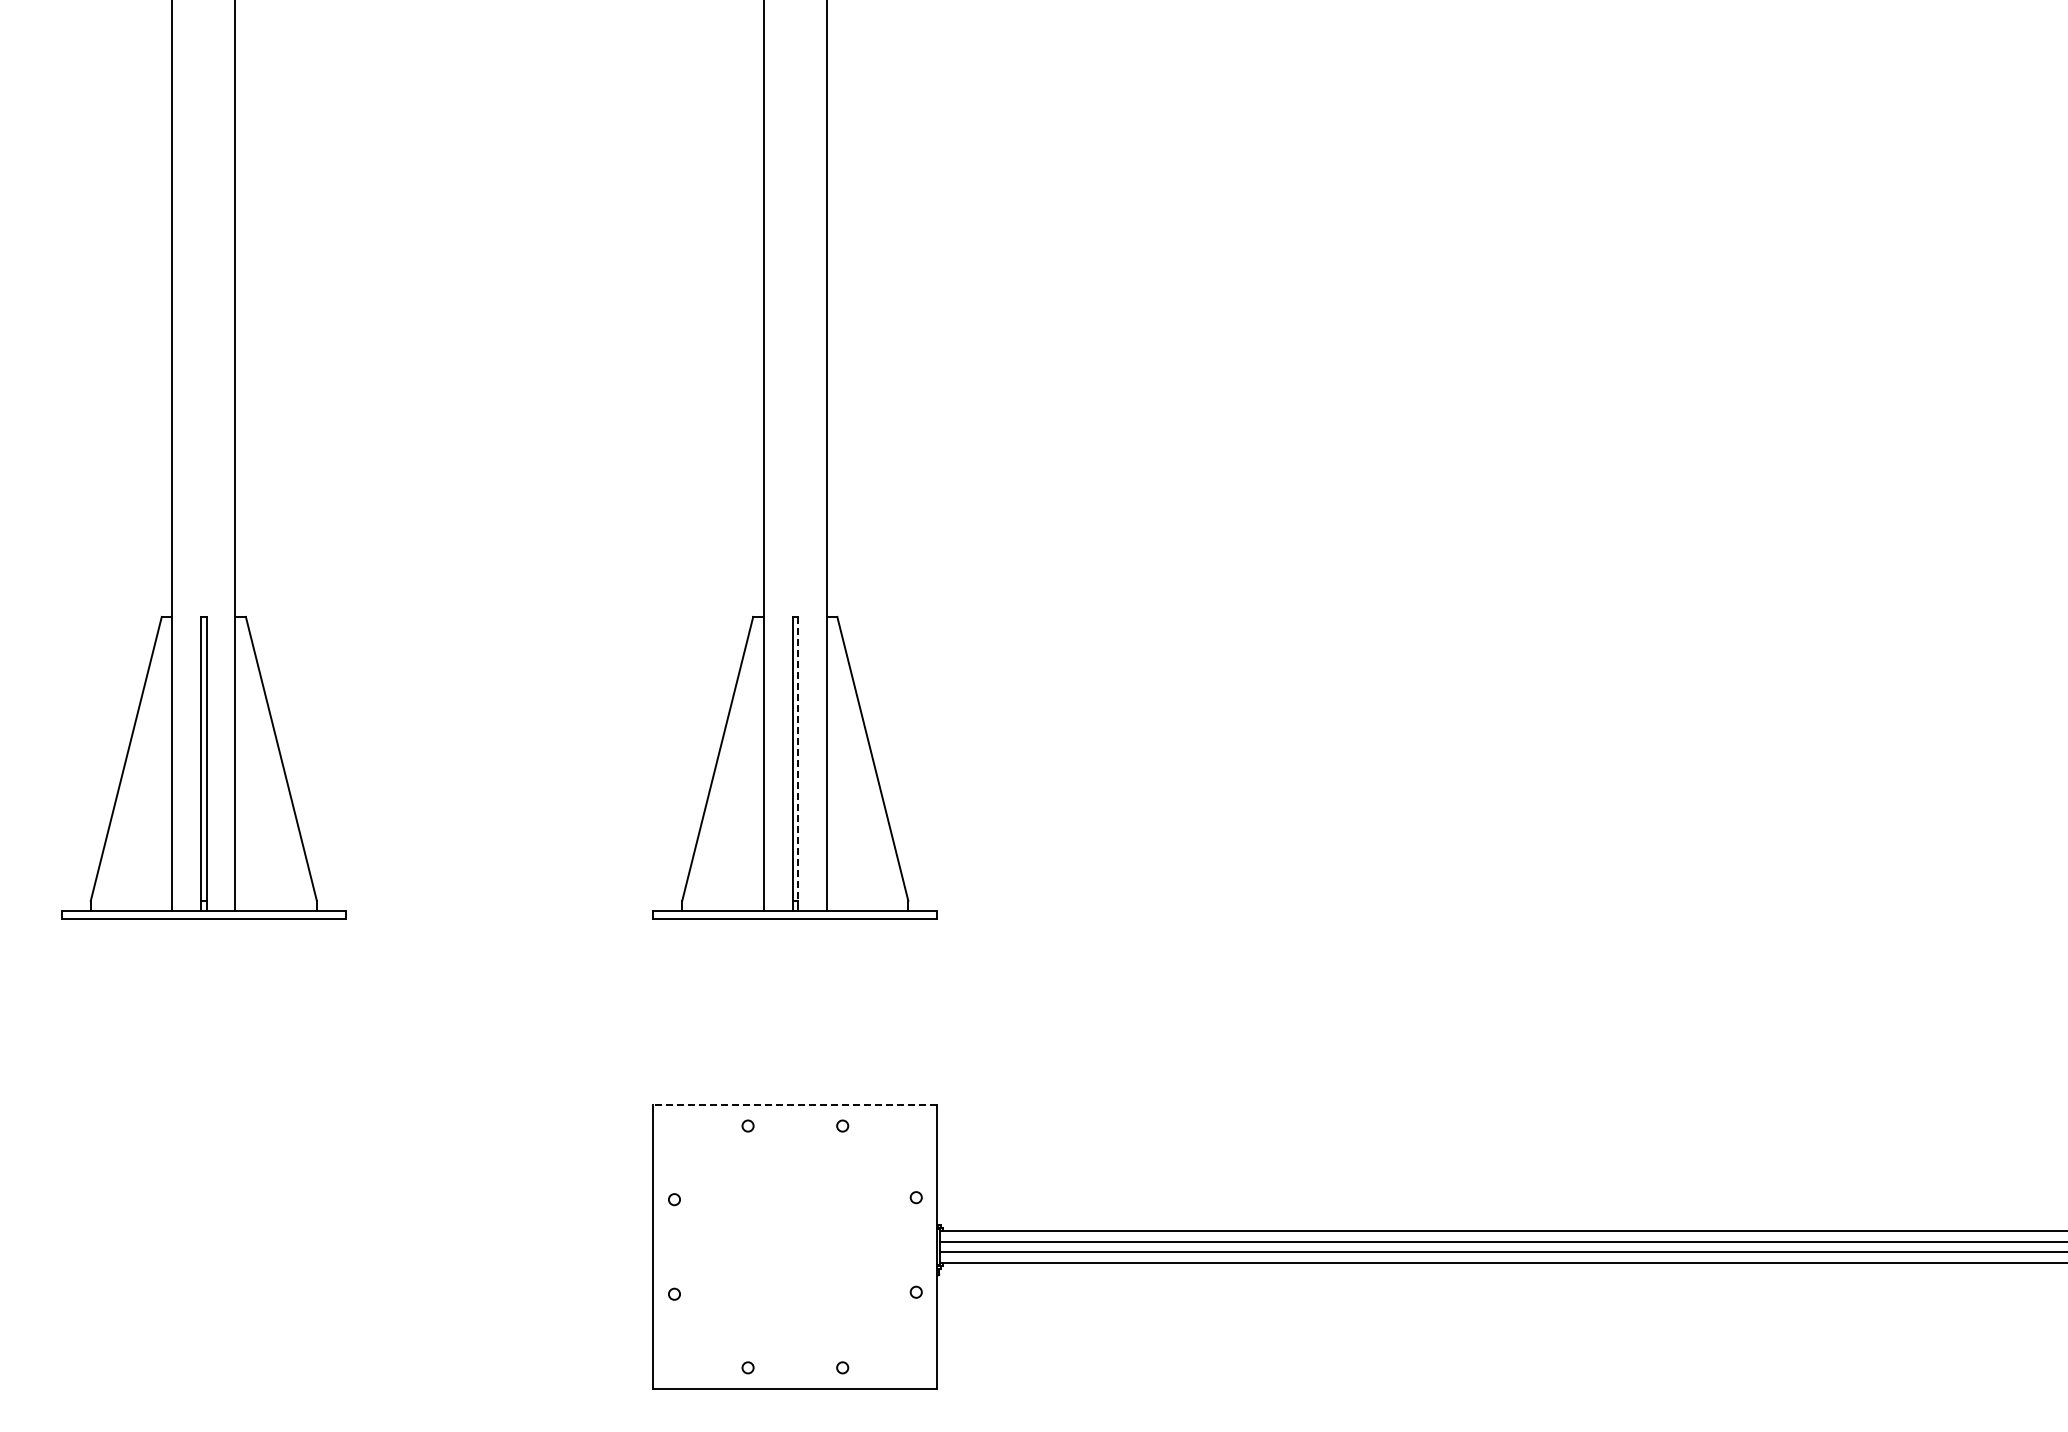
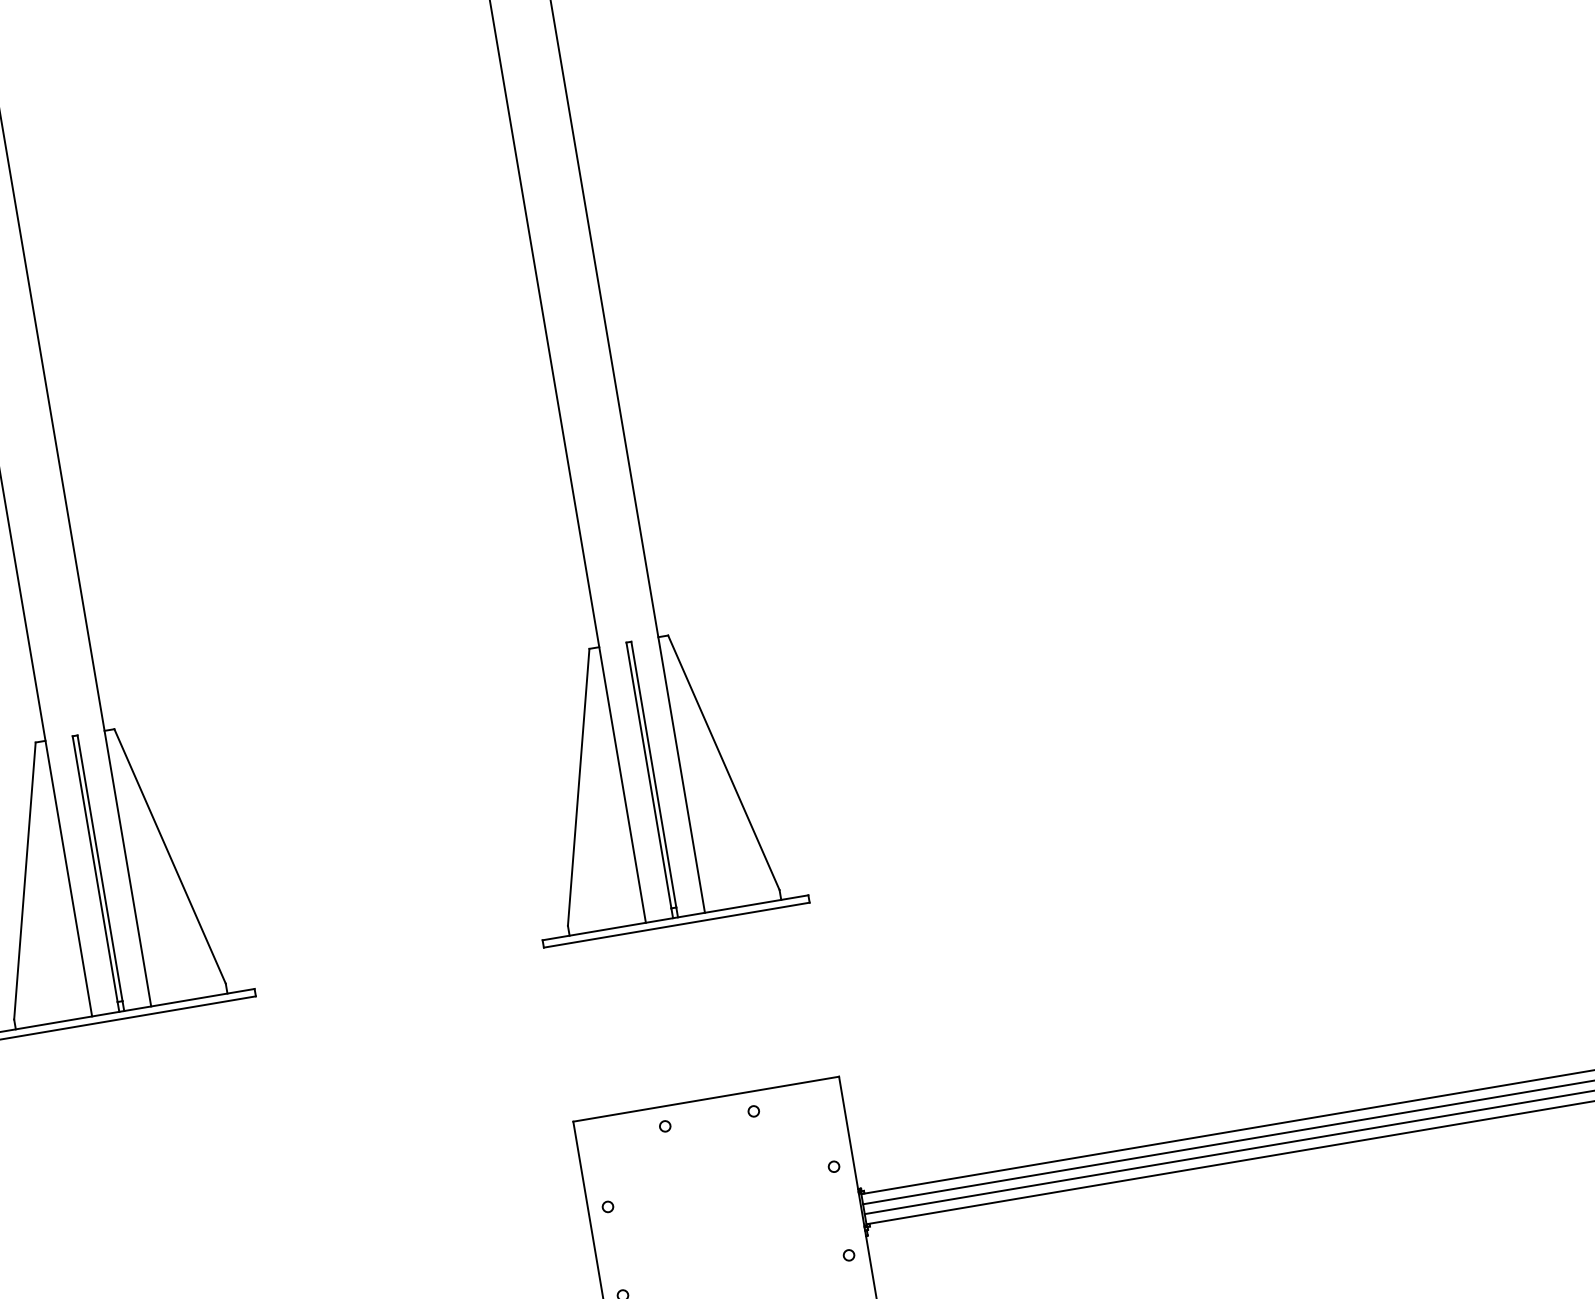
line: (798, 758) -> (654, 774), dashed -> solid
line: (795, 1105) -> (706, 1099), dashed -> solid

